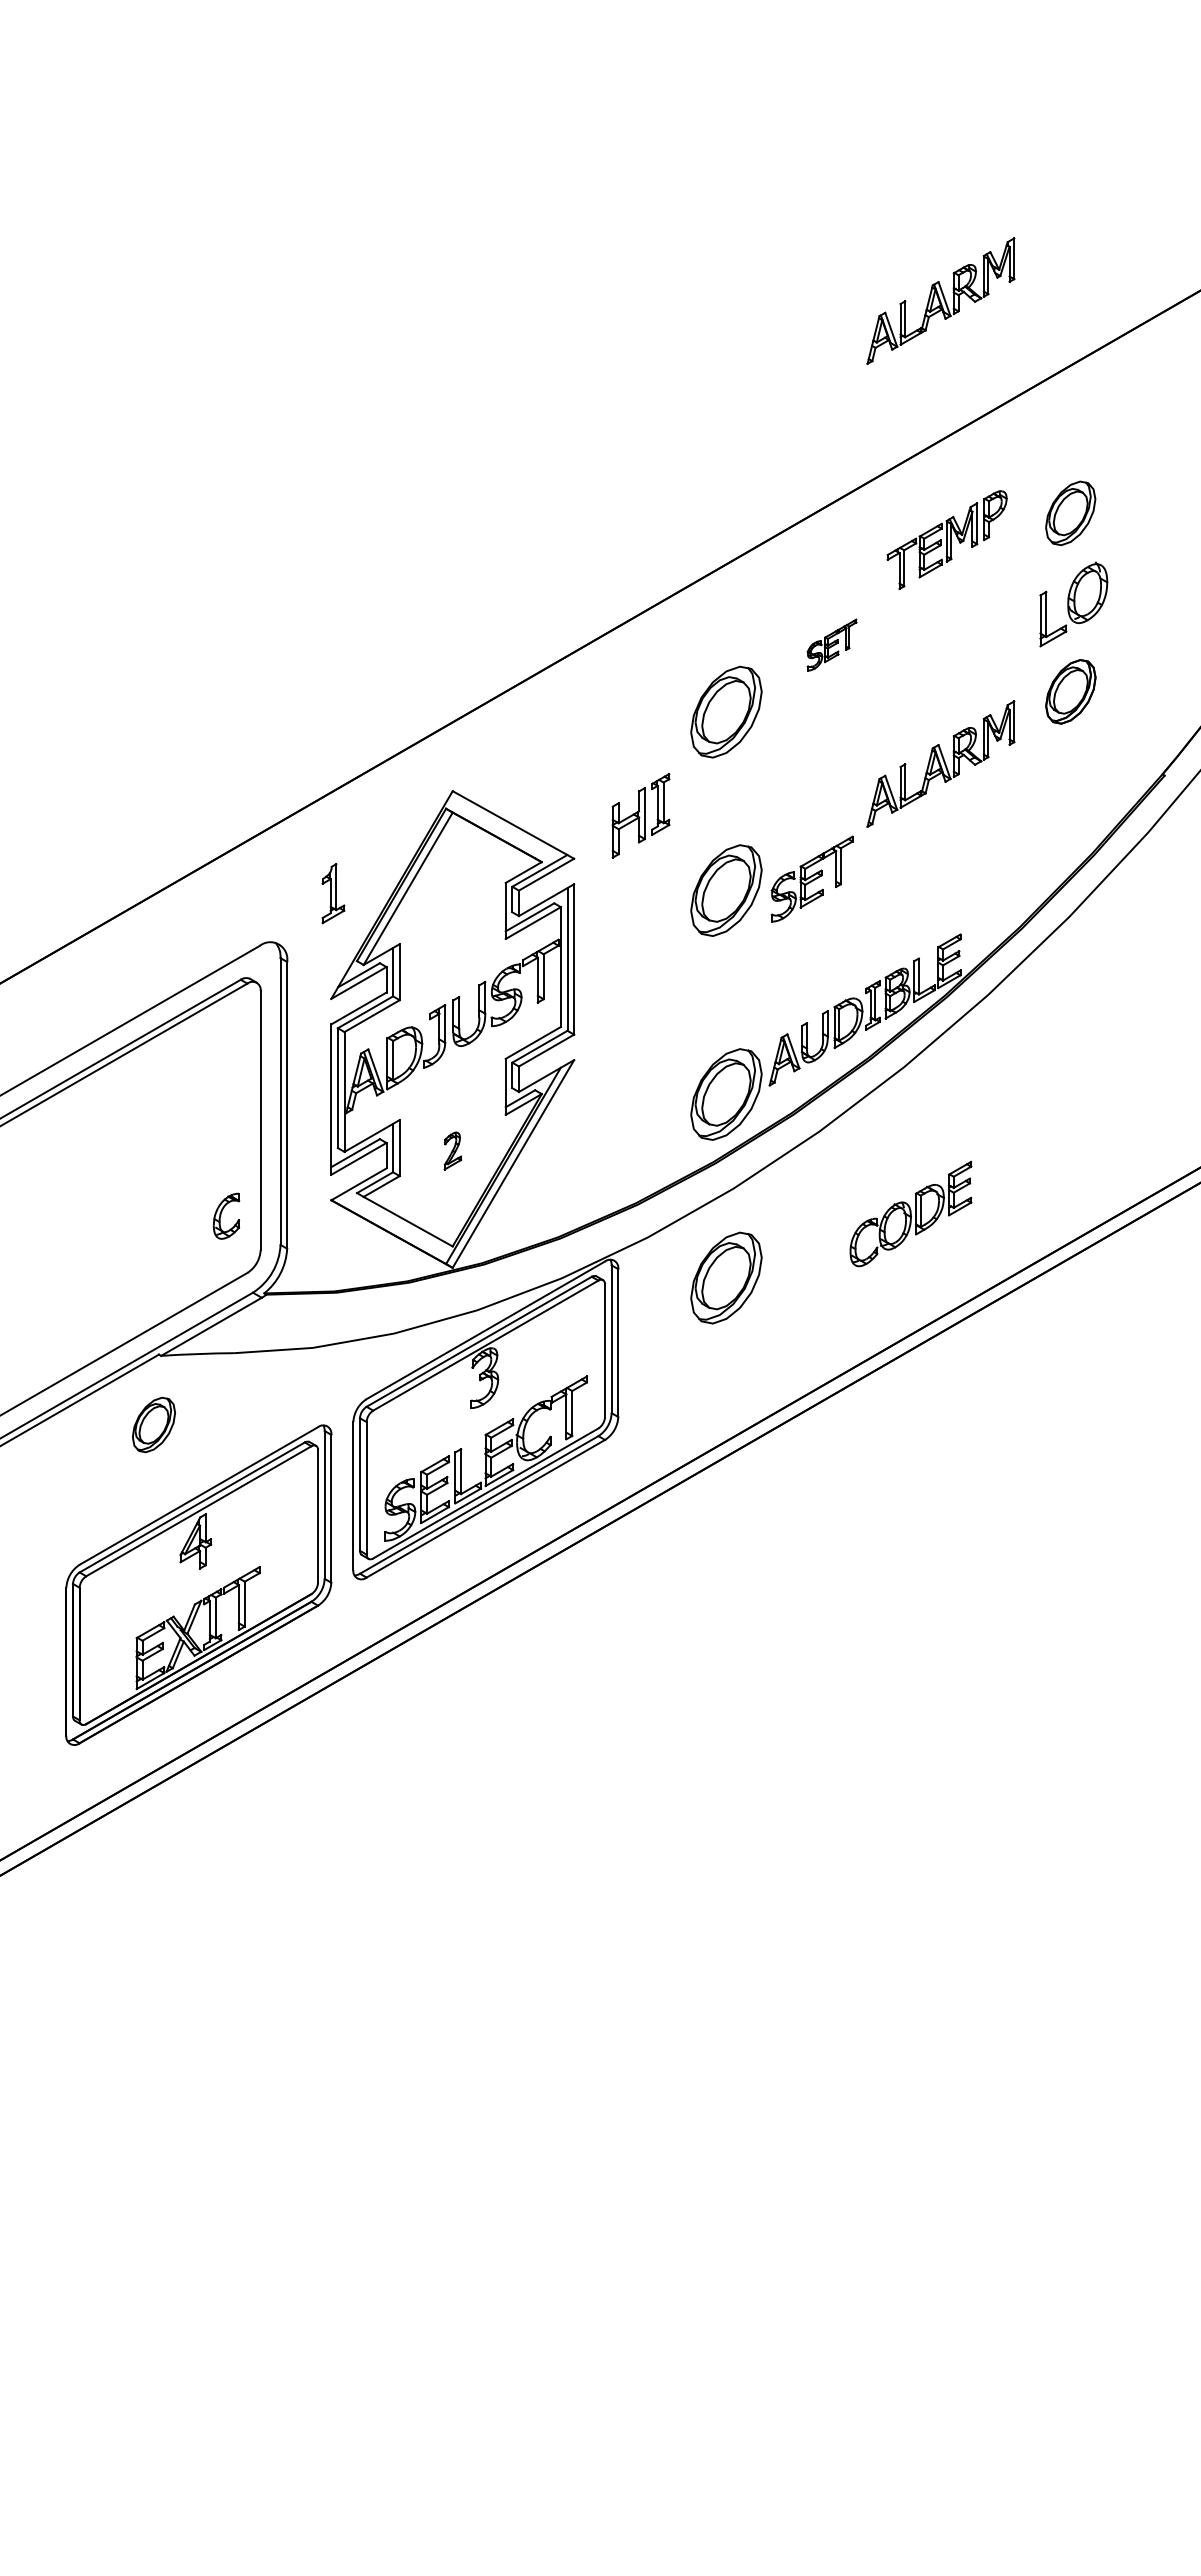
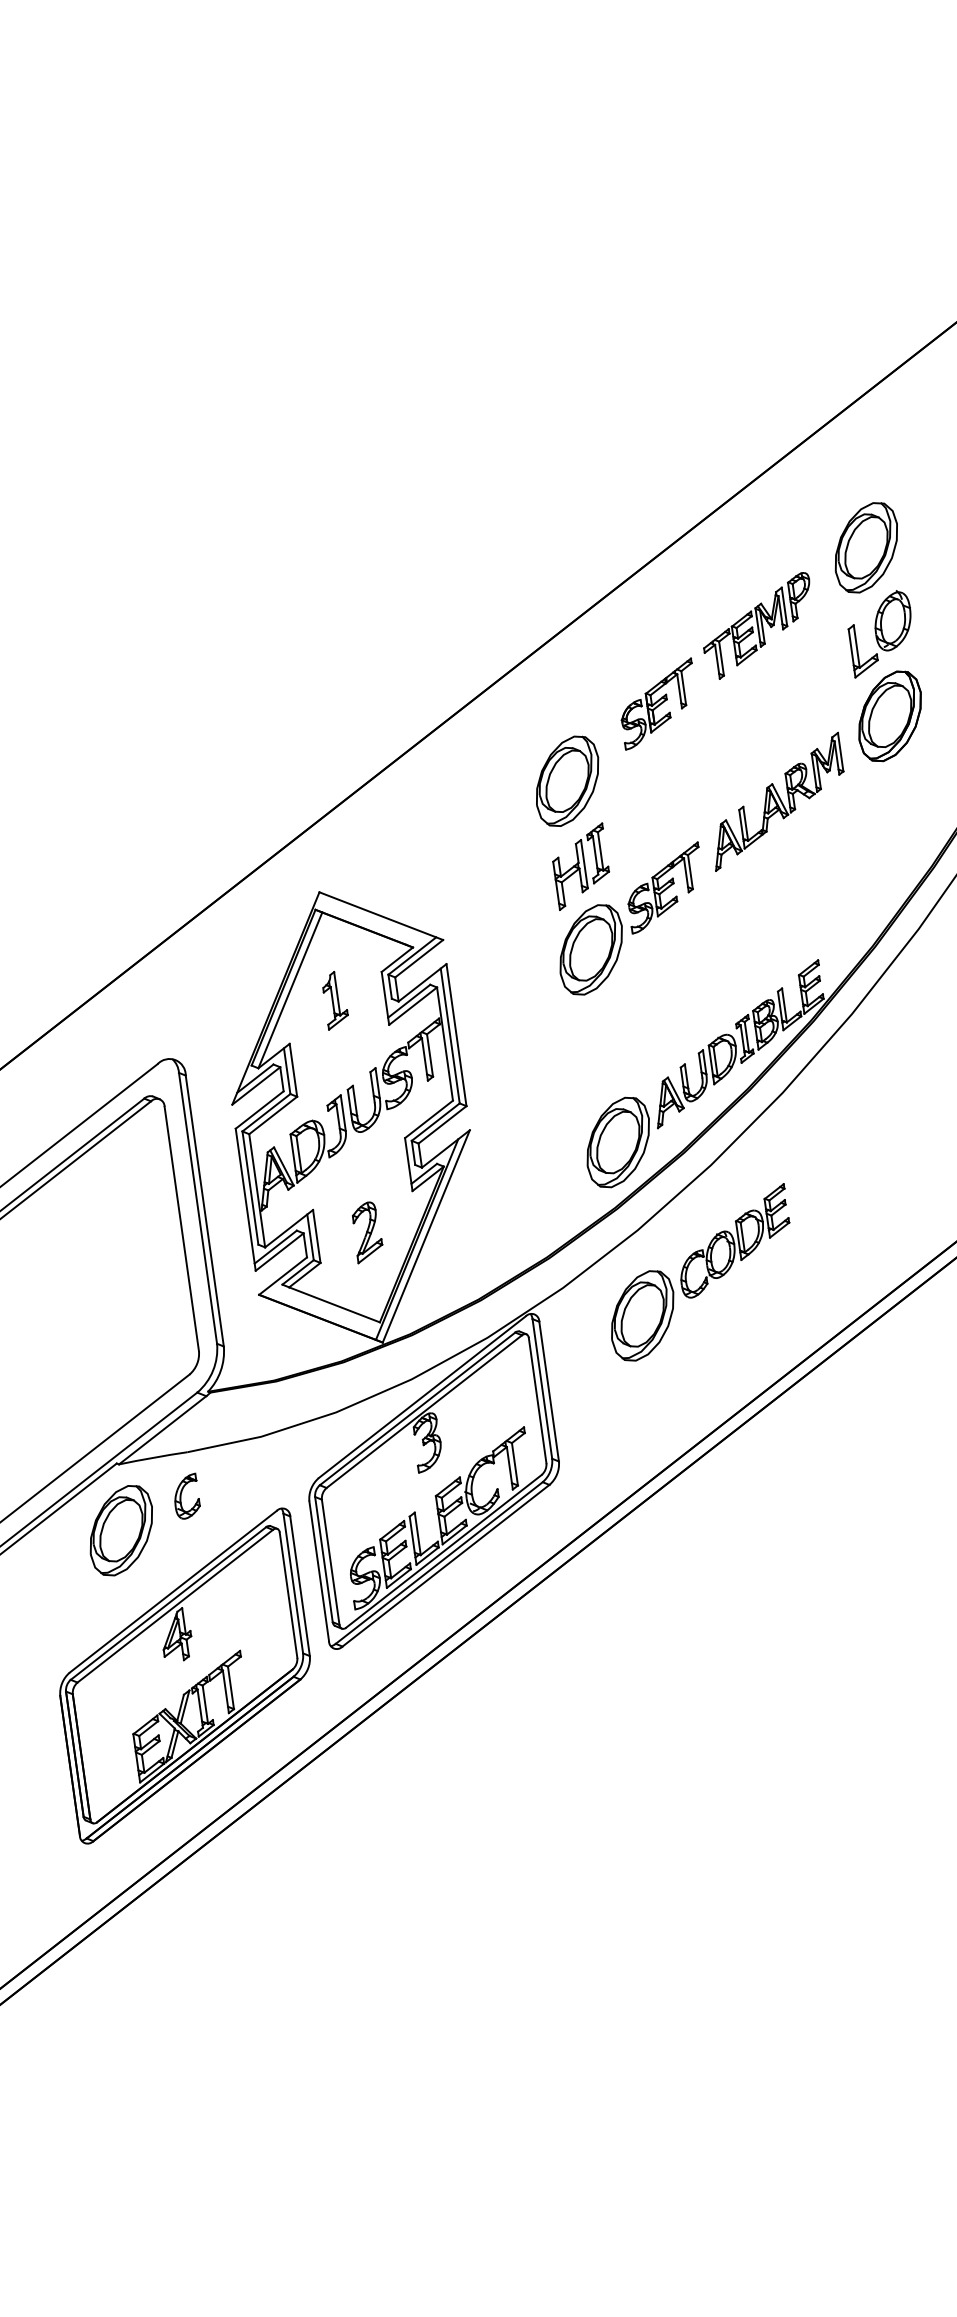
part: (940, 300) -> (715, 364), removed
part: (1070, 513) -> (866, 547), size x1.43
part: (946, 539) -> (757, 625), moved
part: (831, 644) -> (657, 703), size x1.67
part: (1070, 691) -> (889, 716), size x1.43
part: (640, 815) -> (580, 866), moved
part: (811, 878) -> (664, 887), moved
part: (333, 893) -> (335, 1000), moved
part: (452, 1150) -> (366, 1231), size x1.67
part: (910, 1213) -> (733, 1240), moved
part: (226, 1215) -> (186, 1496), moved
part: (153, 1424) -> (120, 1530), size x1.67

